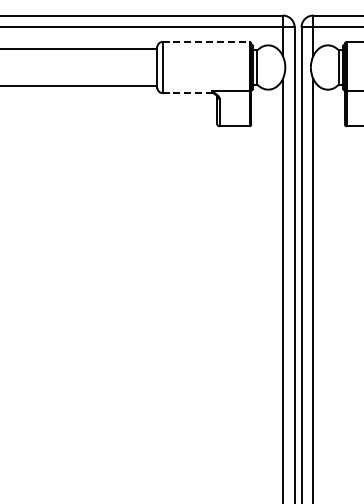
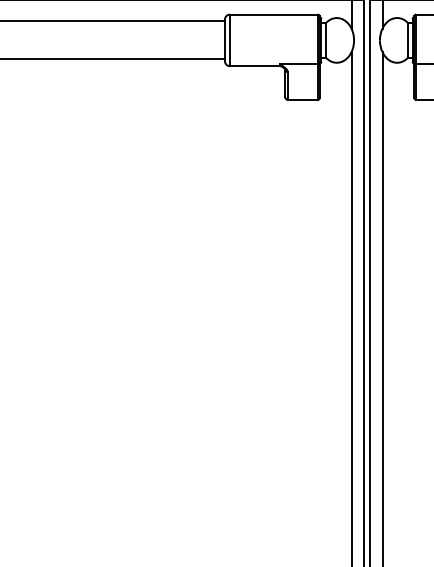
line: (206, 41) -> (274, 14), dashed -> solid
line: (187, 93) -> (255, 66), dashed -> solid

